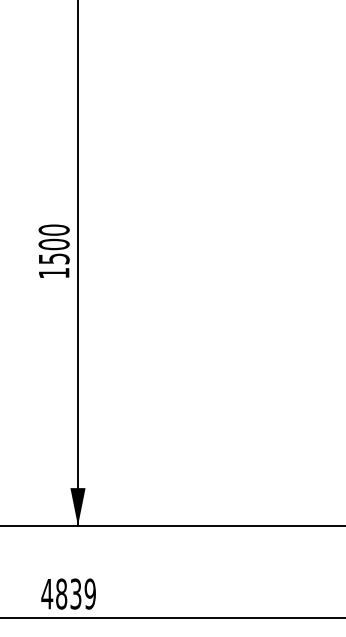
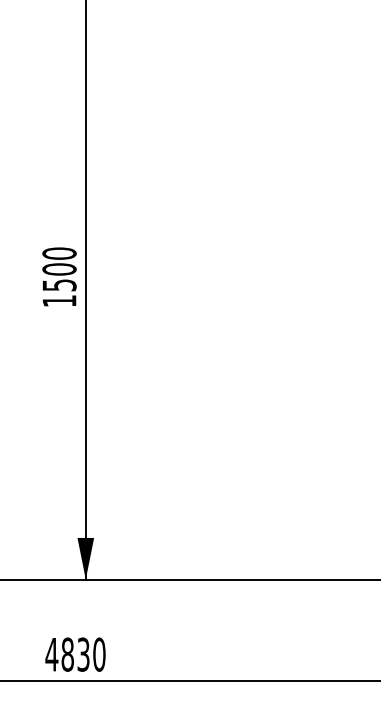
text: (89, 594) -> (98, 655), 4839 -> 4830

